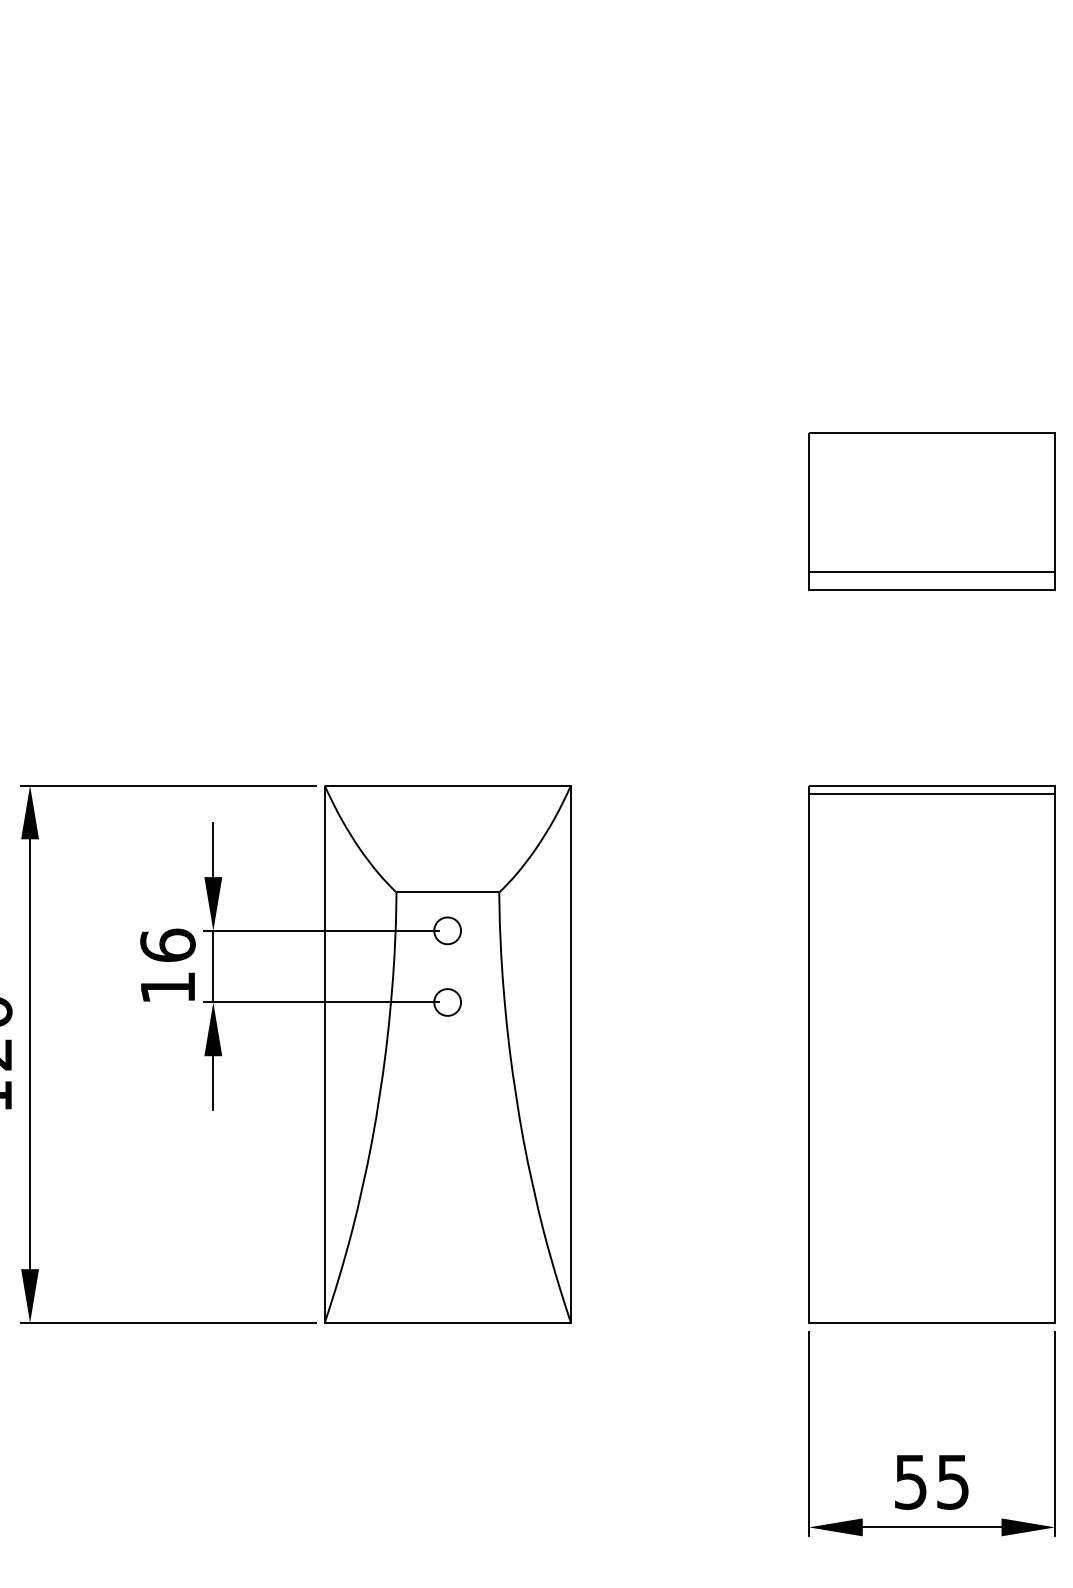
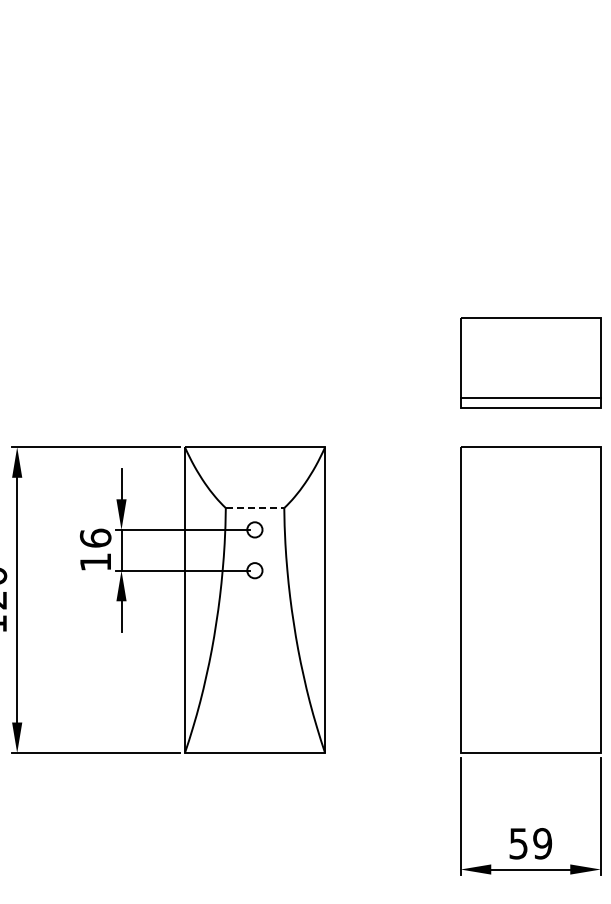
part: (931, 510) -> (530, 362), moved
line: (931, 794) -> (530, 452), removed
line: (448, 893) -> (255, 508), solid -> dashed
text: (952, 1481) -> (542, 843), 55 -> 59

